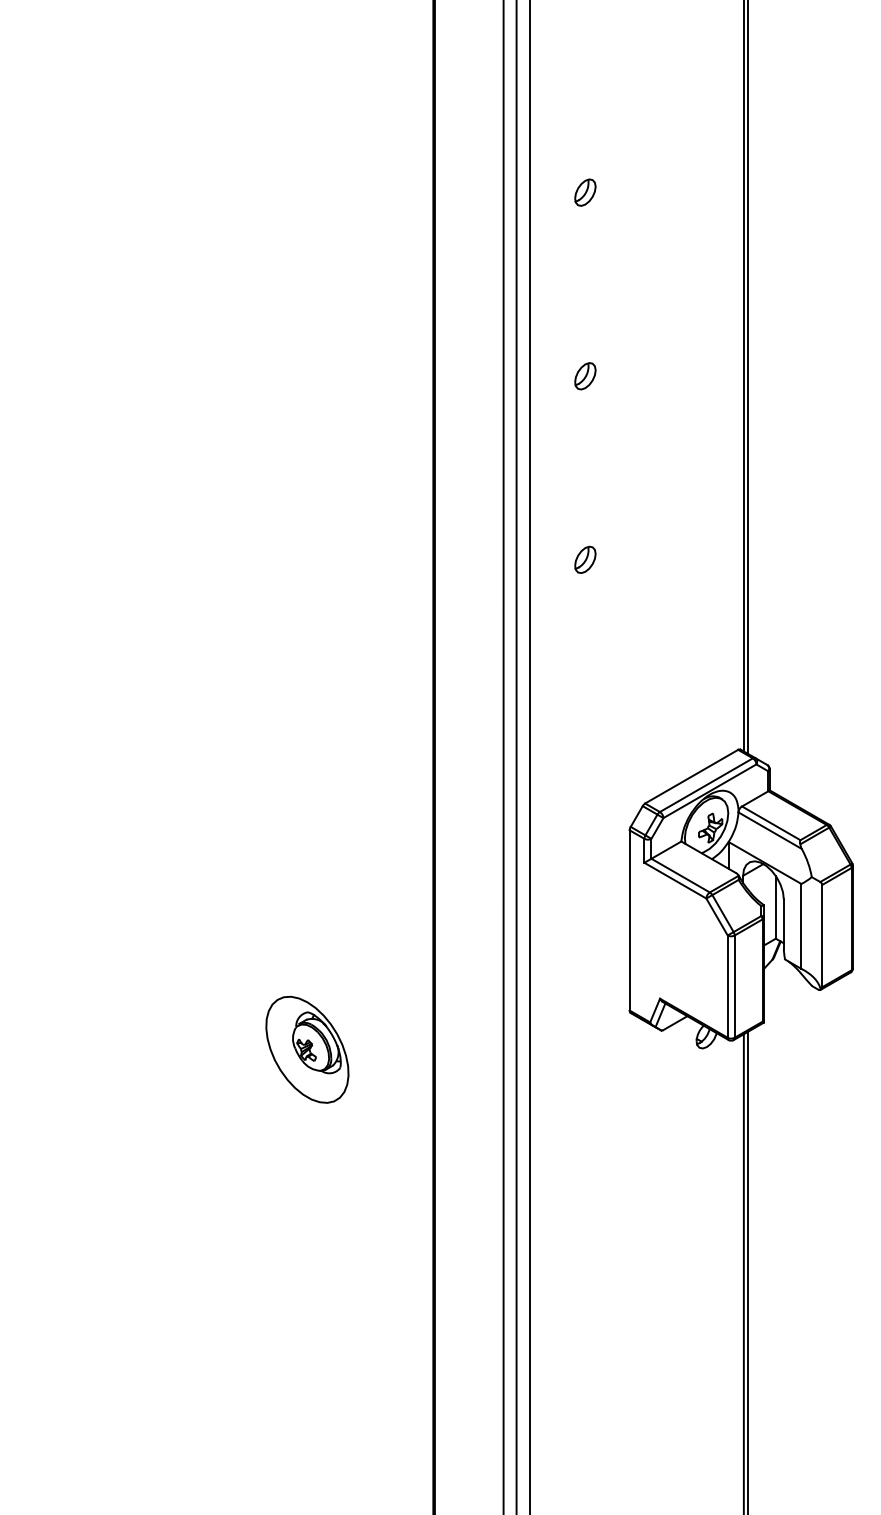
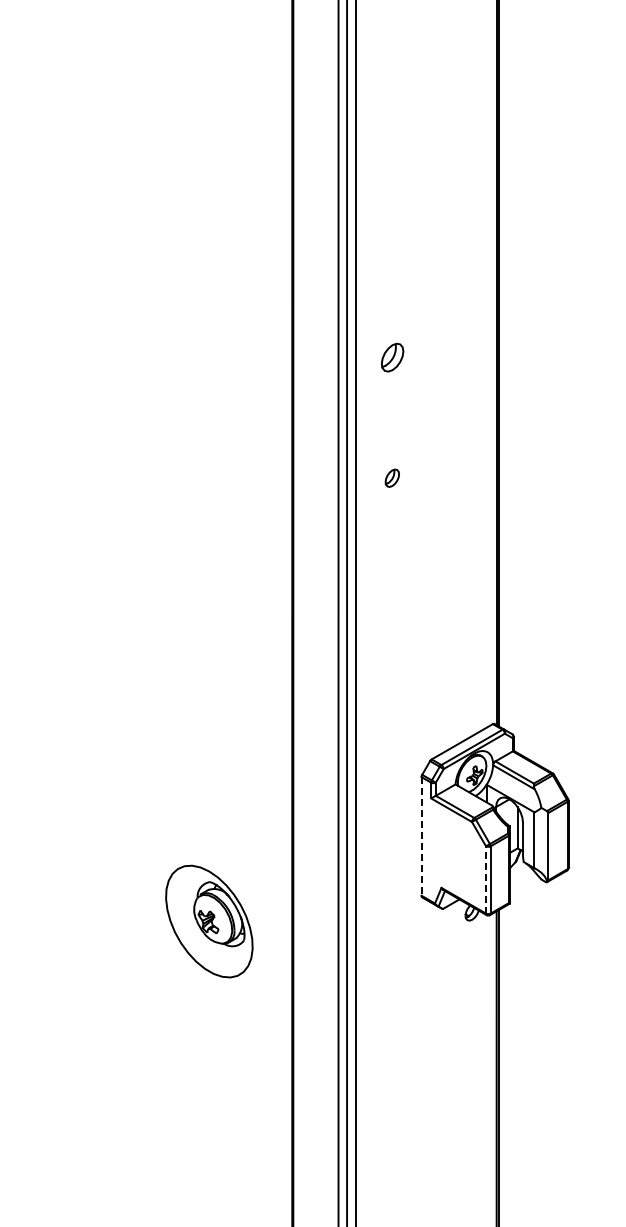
part: (584, 191) -> (391, 356), size x1.6
part: (584, 558) -> (391, 598), removed
line: (629, 920) -> (421, 836), solid -> dashed
line: (728, 985) -> (486, 879), solid -> dashed
part: (307, 1049) -> (209, 921), size x1.6

